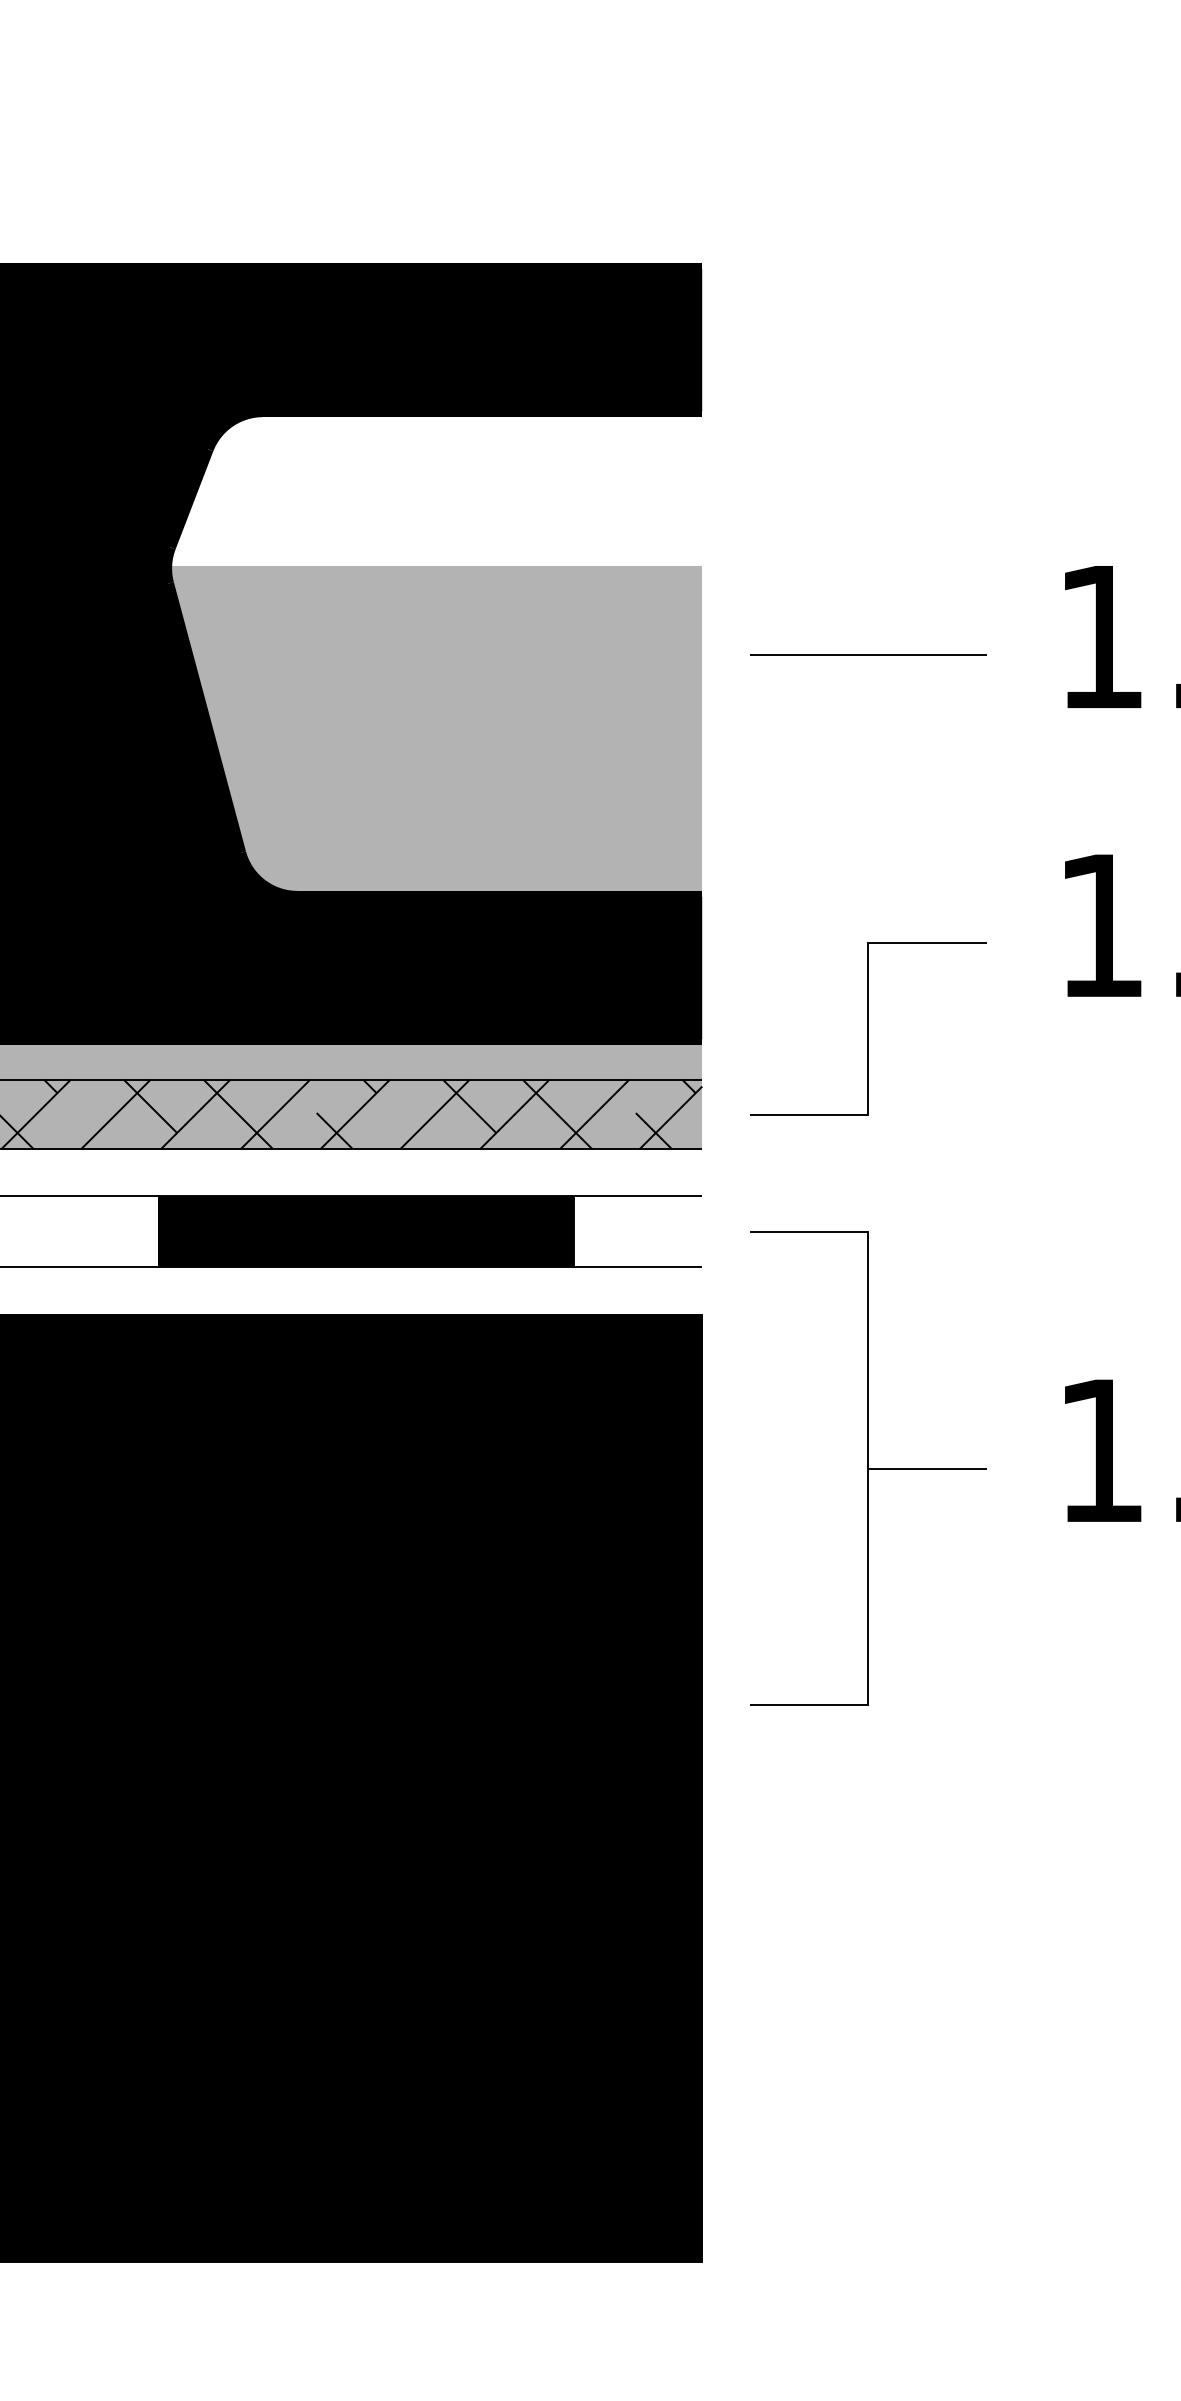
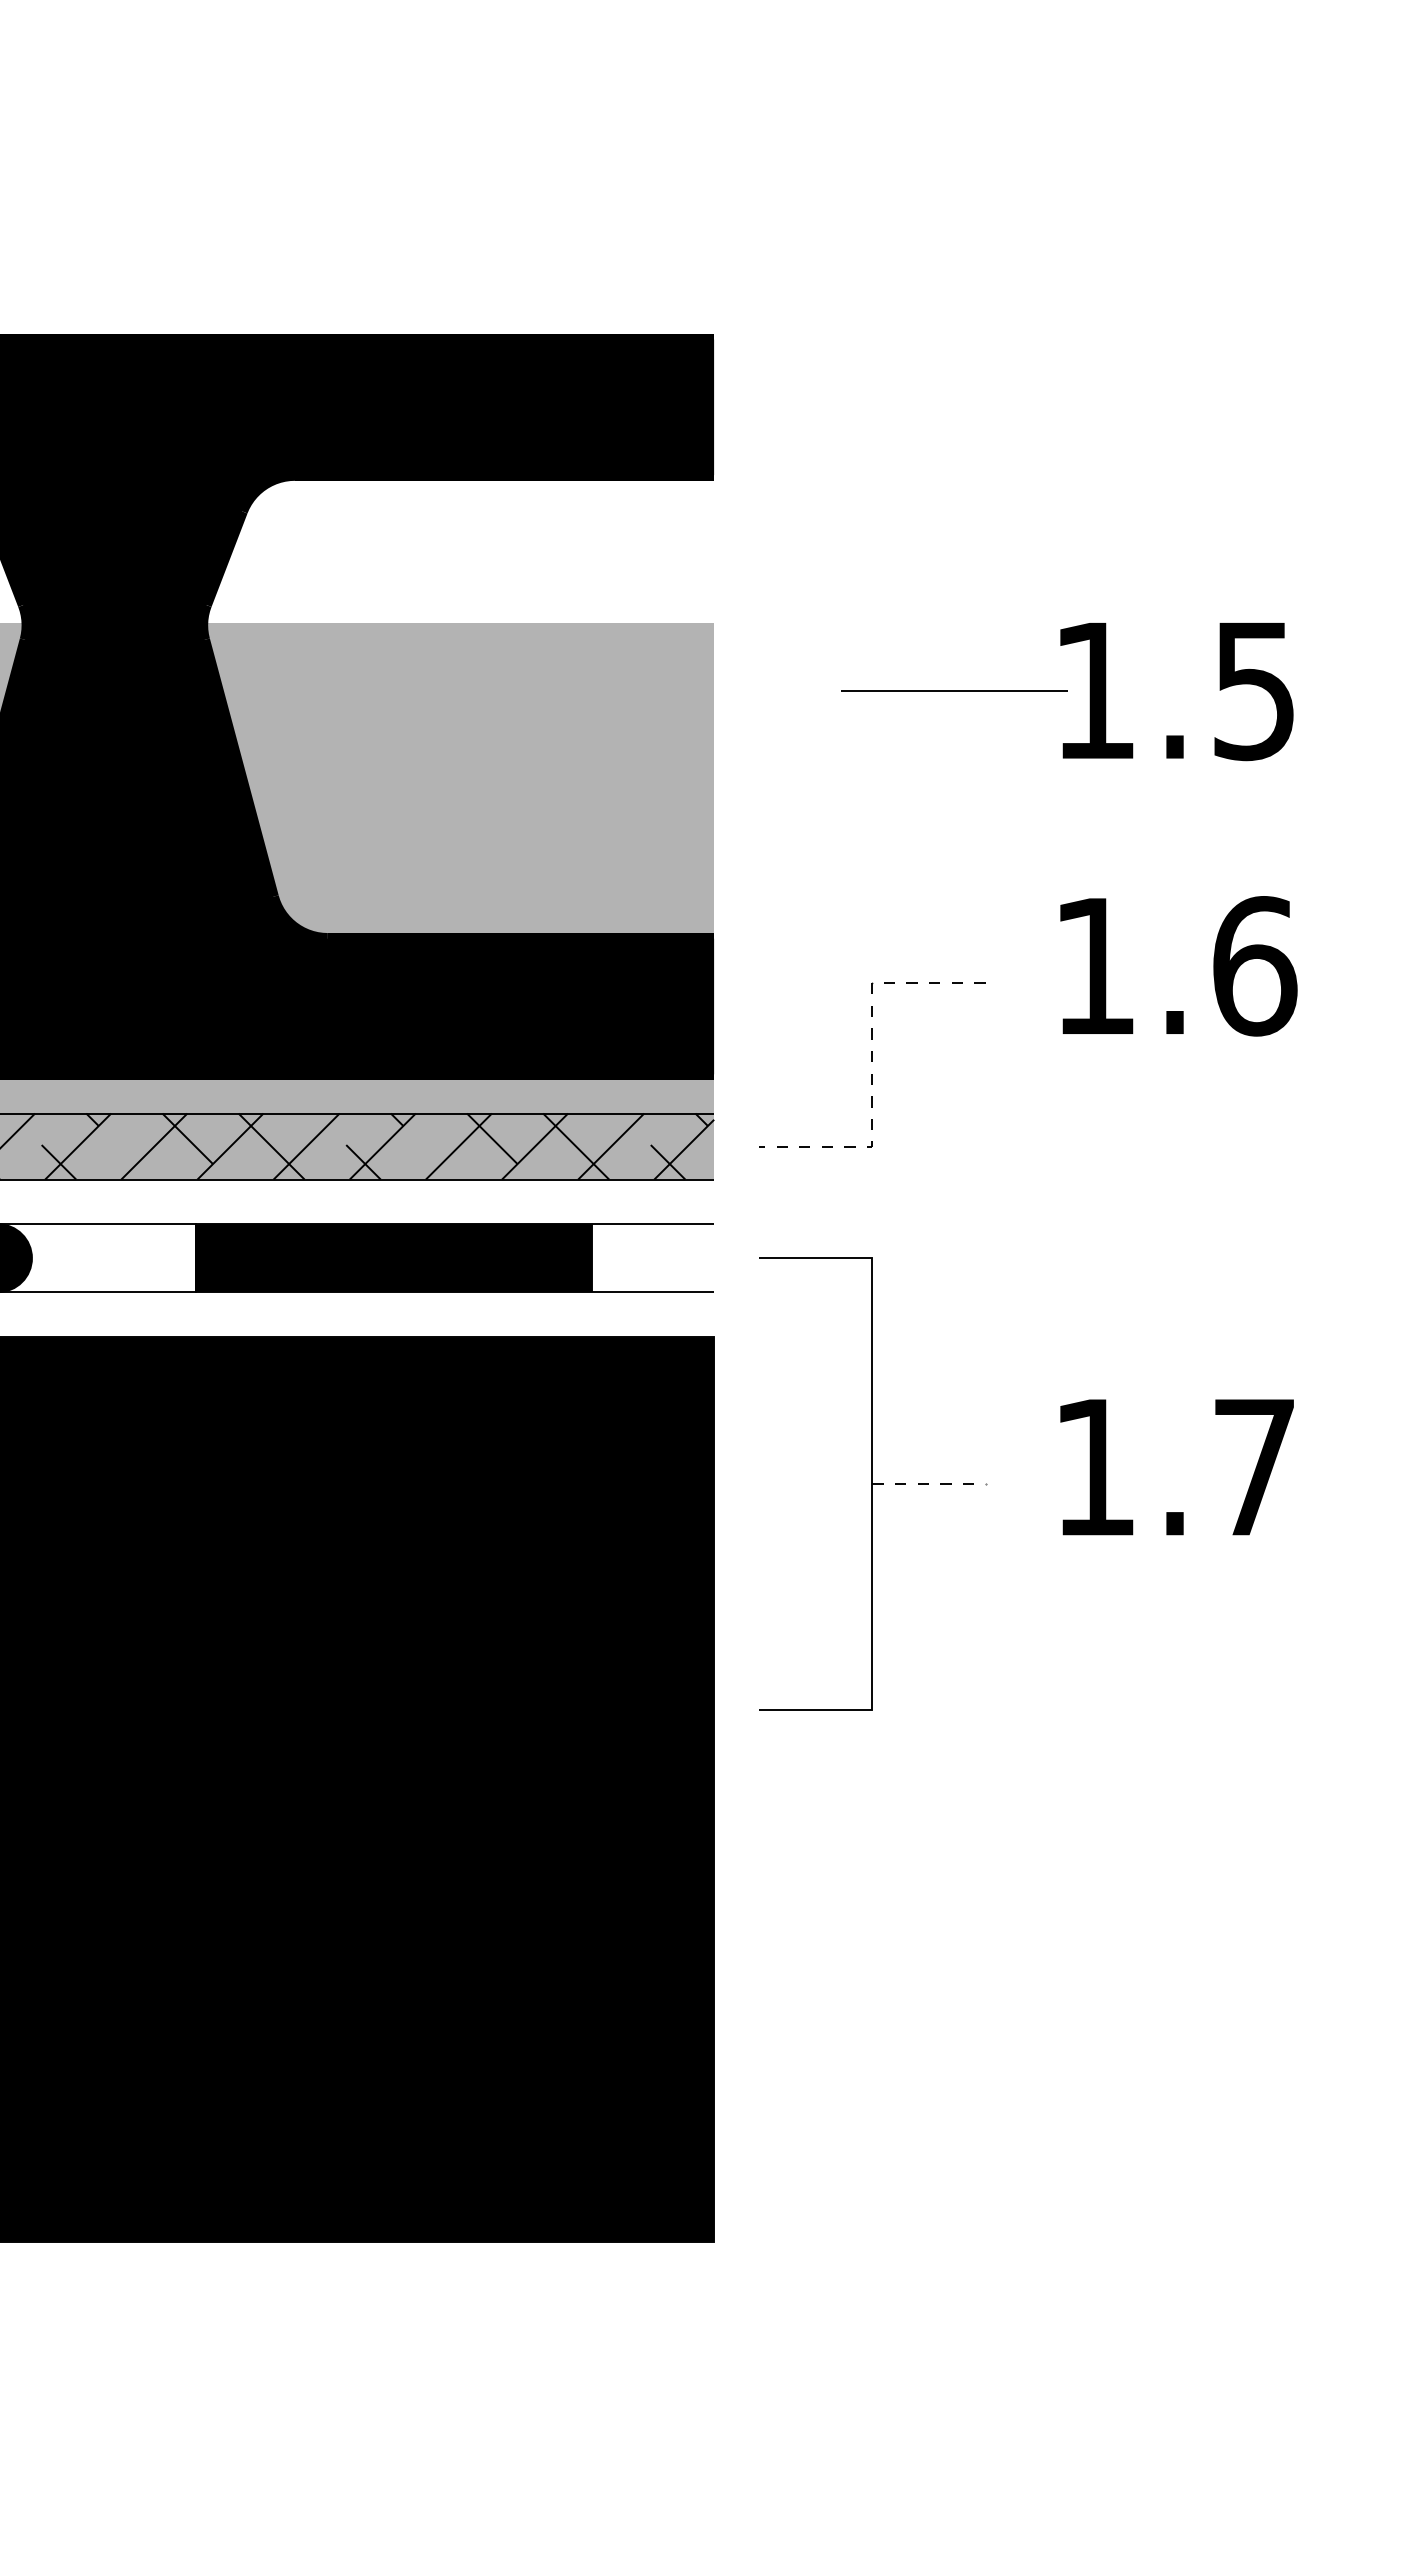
line: (868, 654) -> (954, 690), moved
line: (868, 1029) -> (872, 1065), solid -> dashed
line: (926, 1468) -> (928, 1484), solid -> dashed

